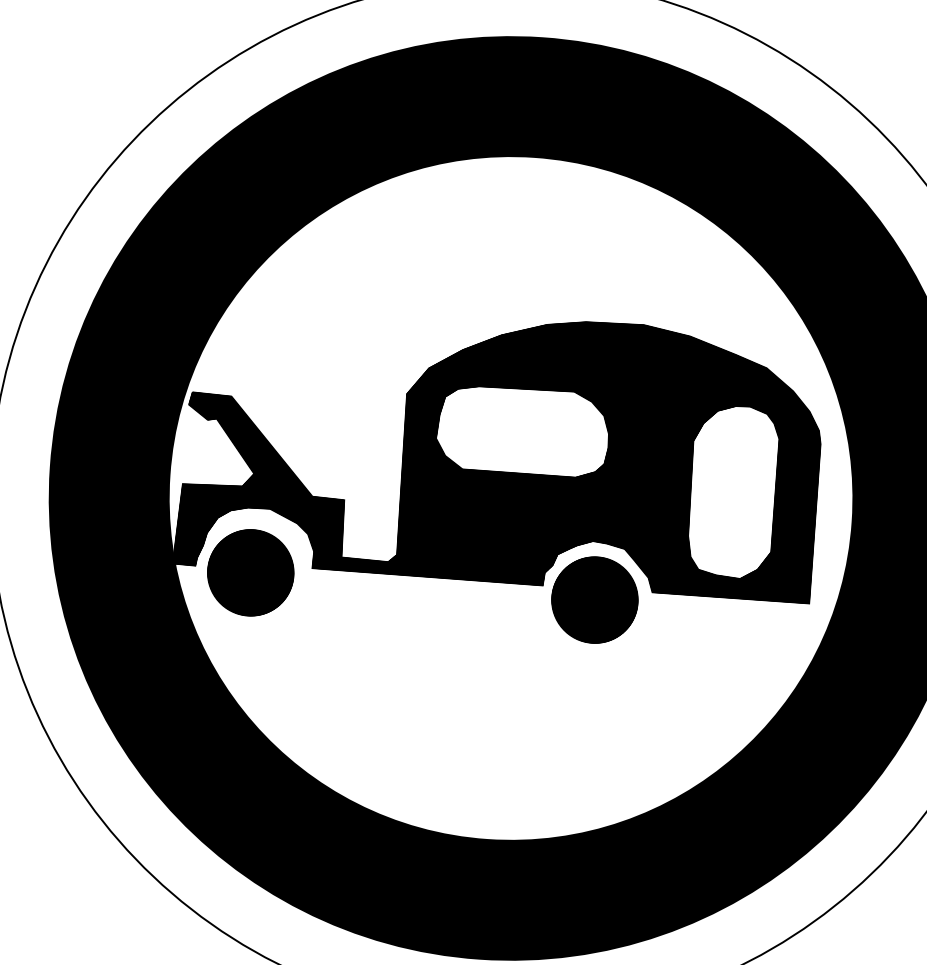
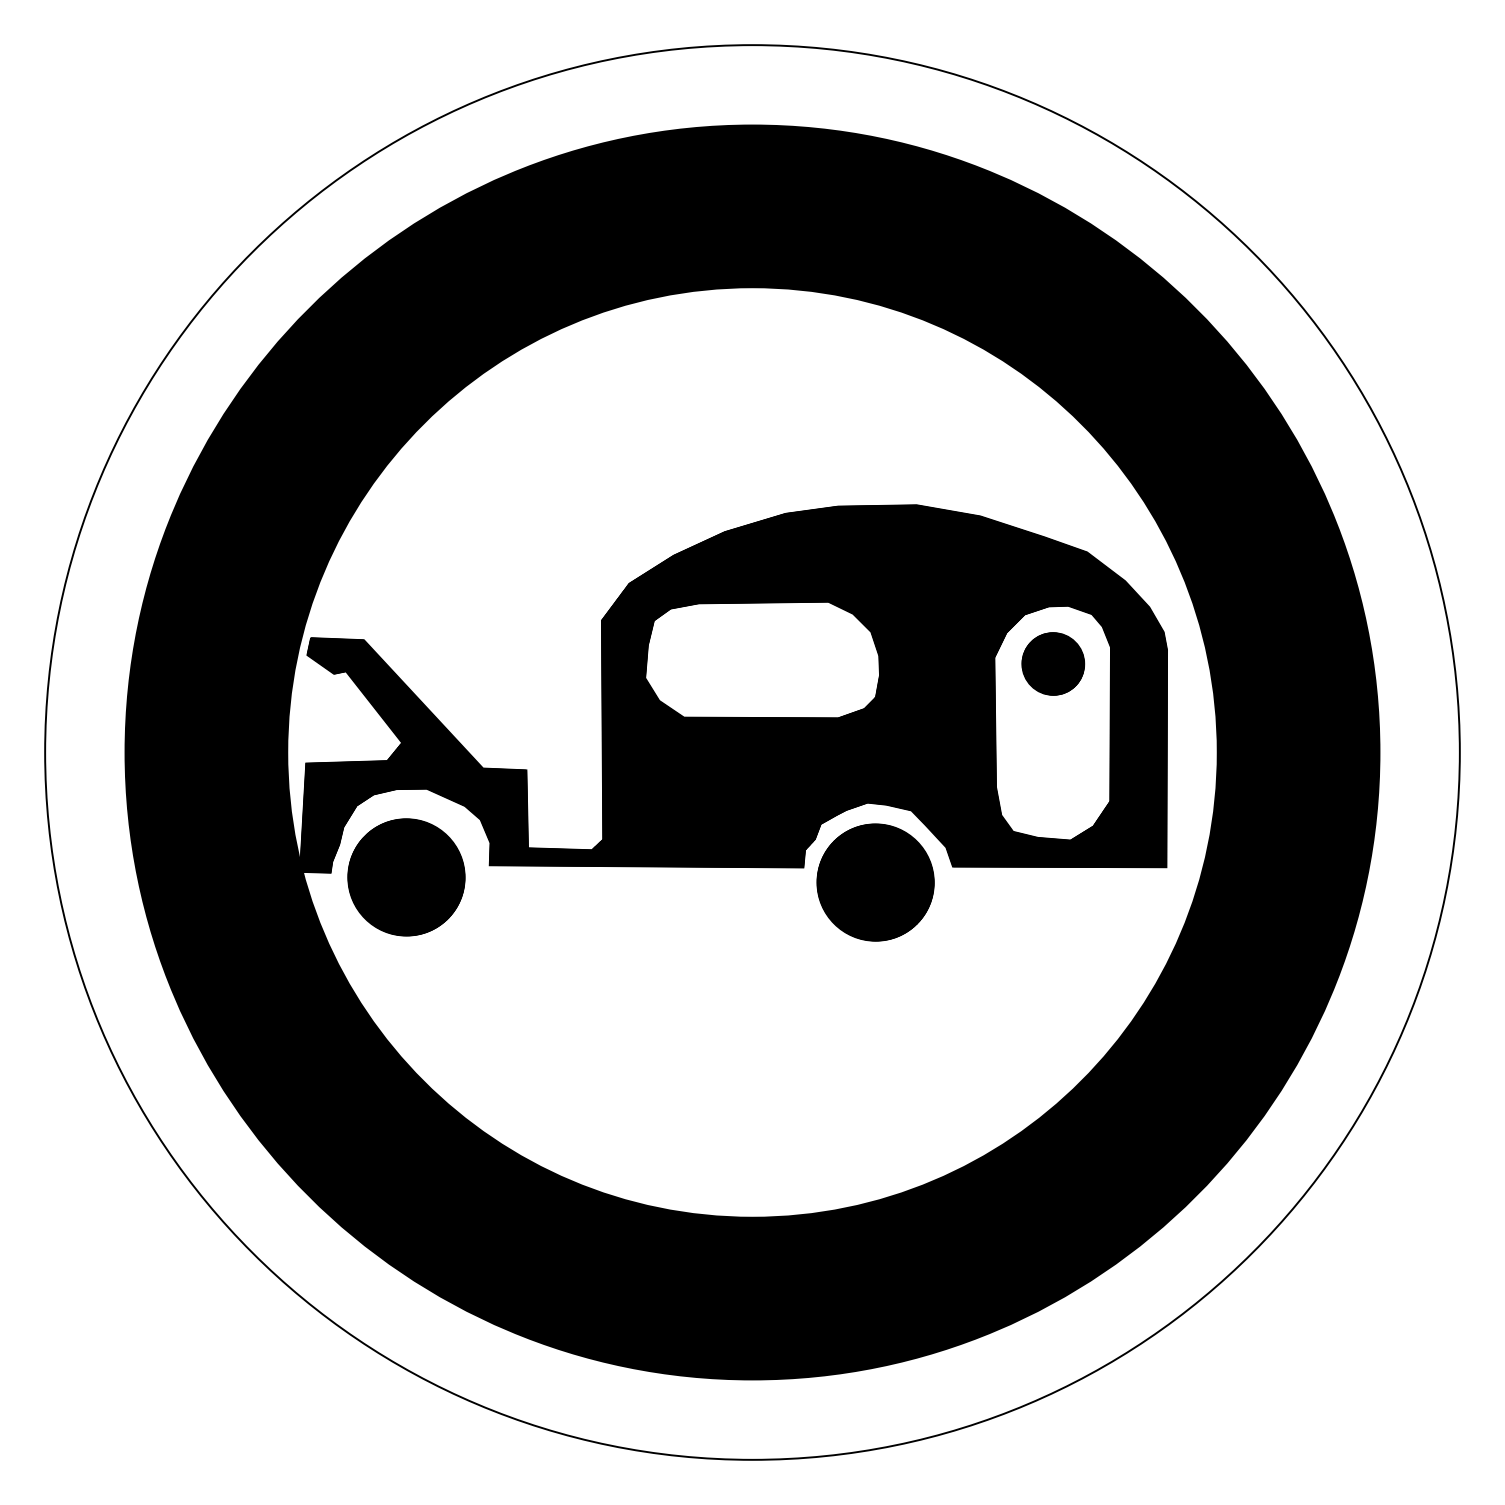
part: (736, 448) -> (1053, 663), added

